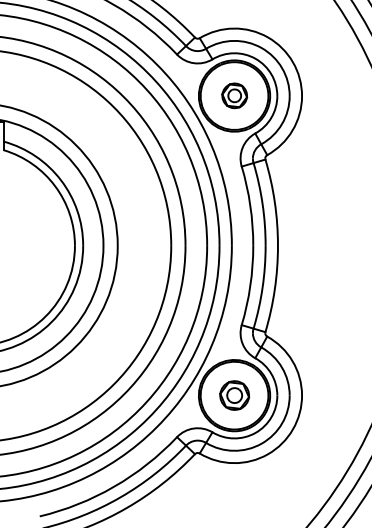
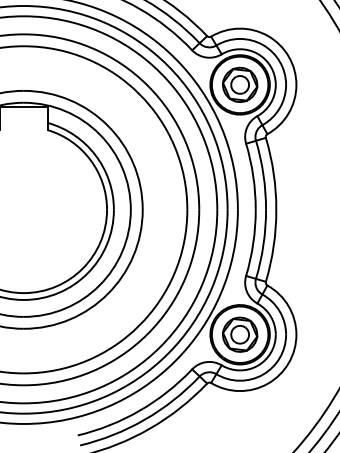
part: (234, 95) -> (240, 84), size x1.67
part: (234, 395) -> (240, 334), size x1.43

